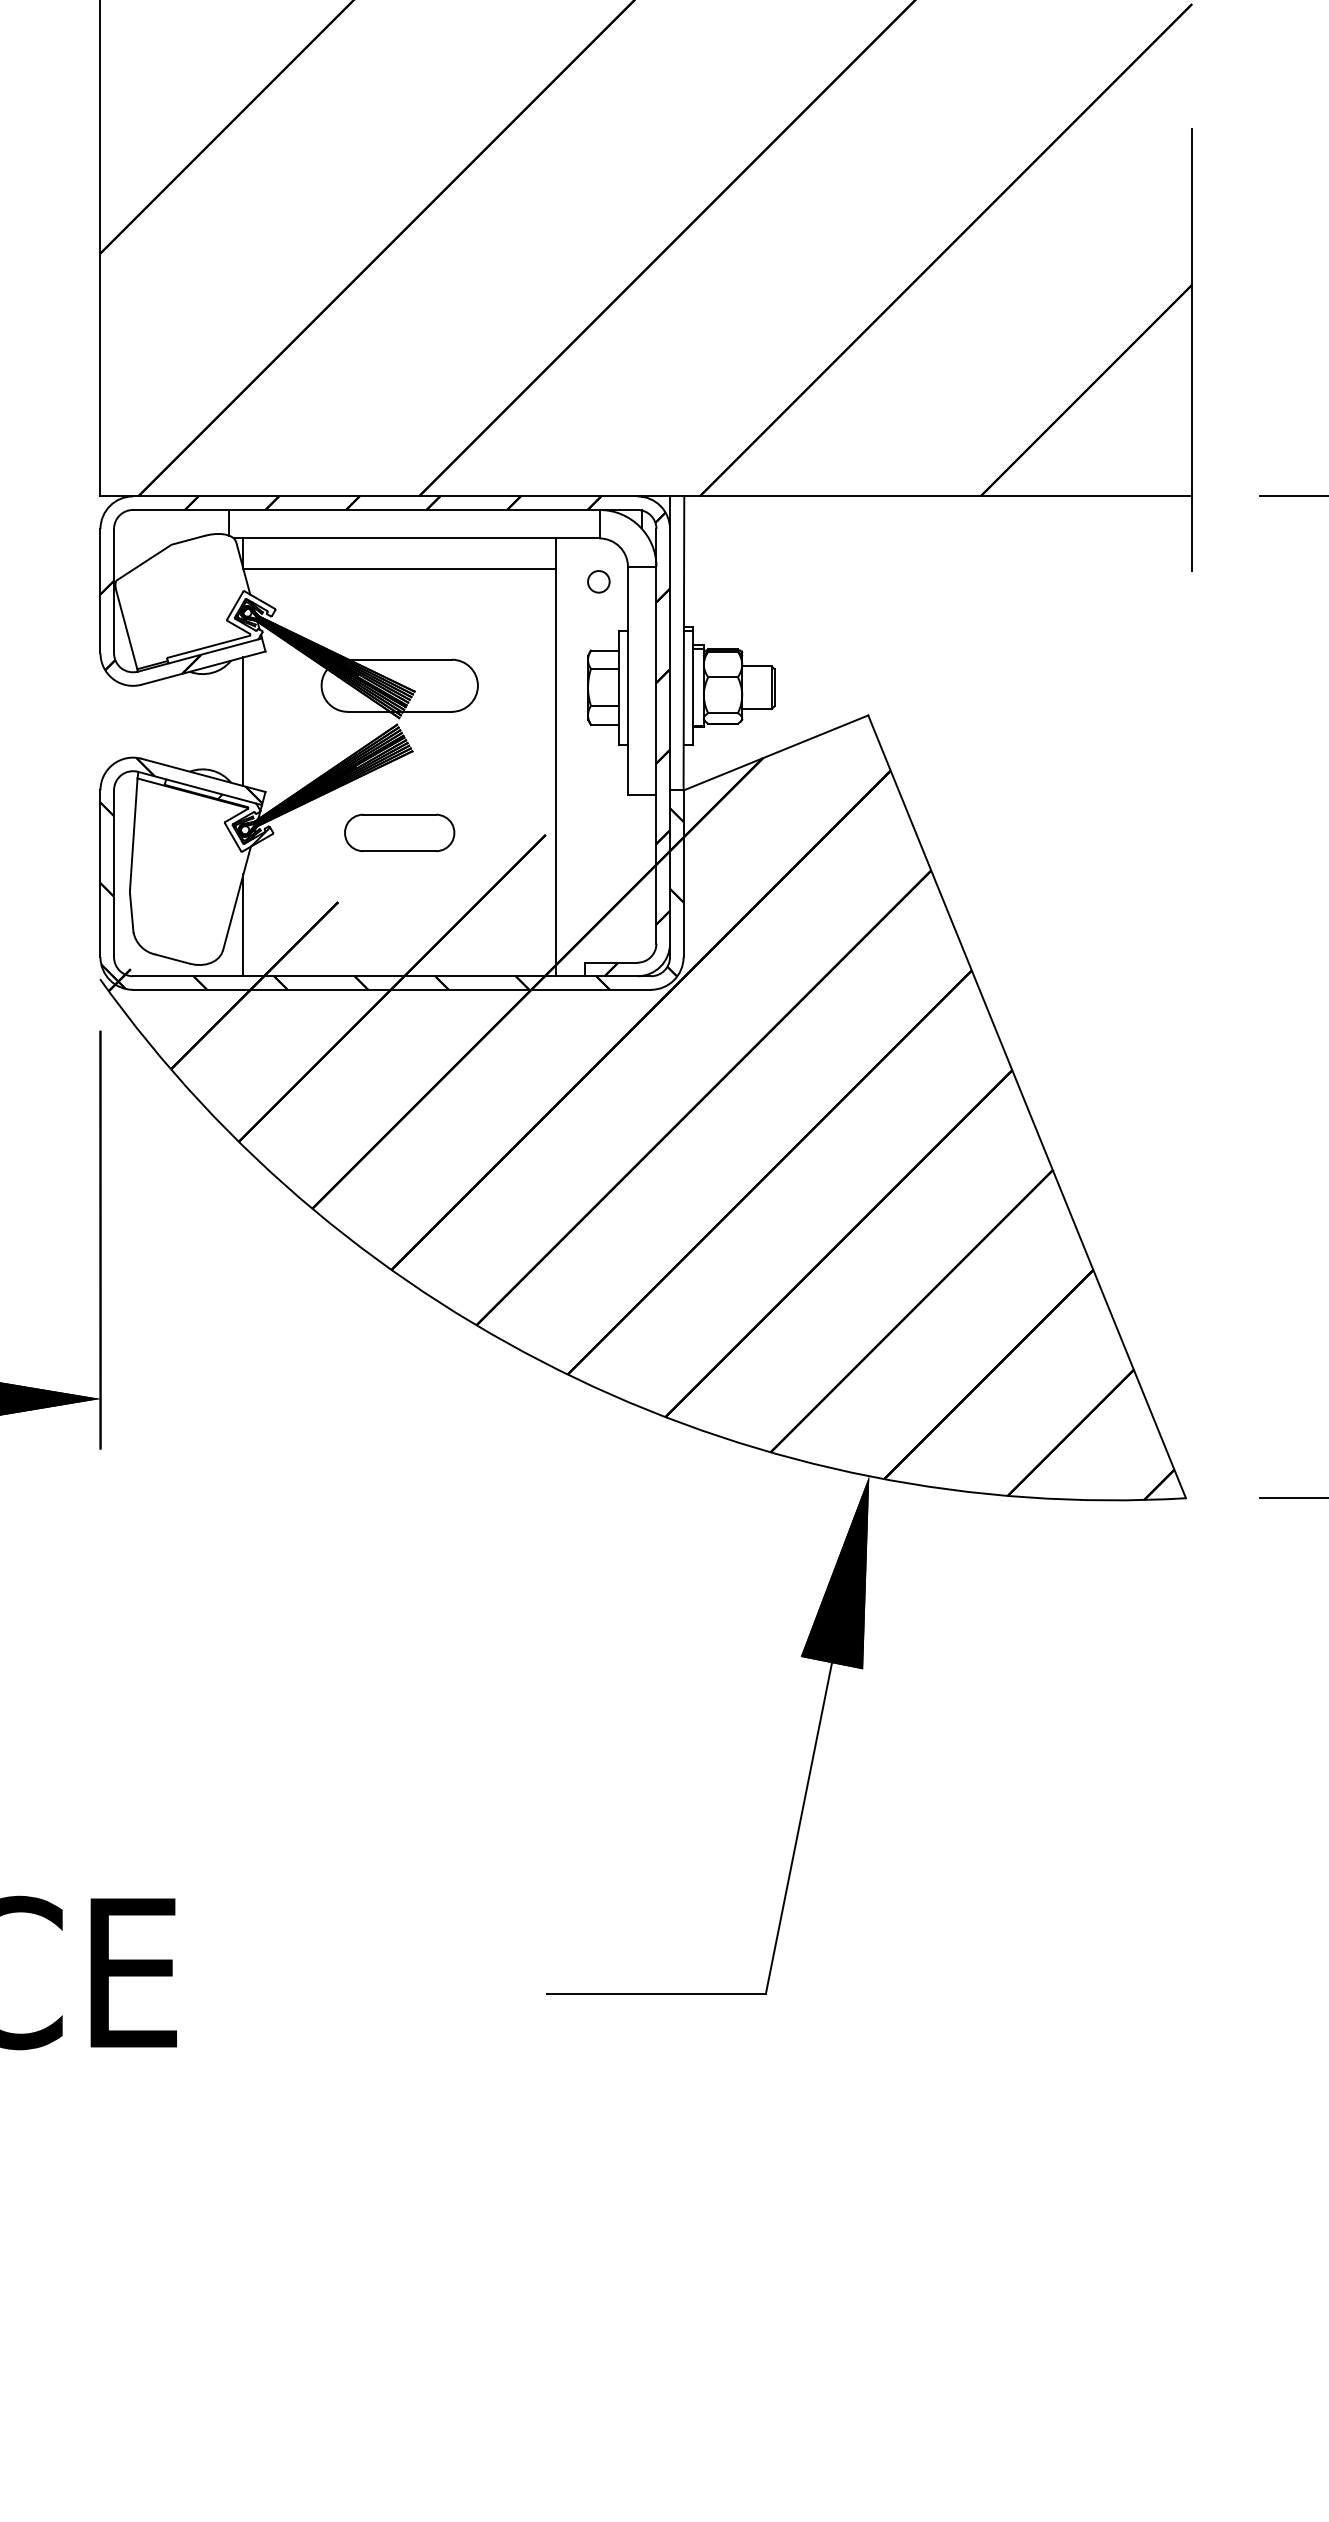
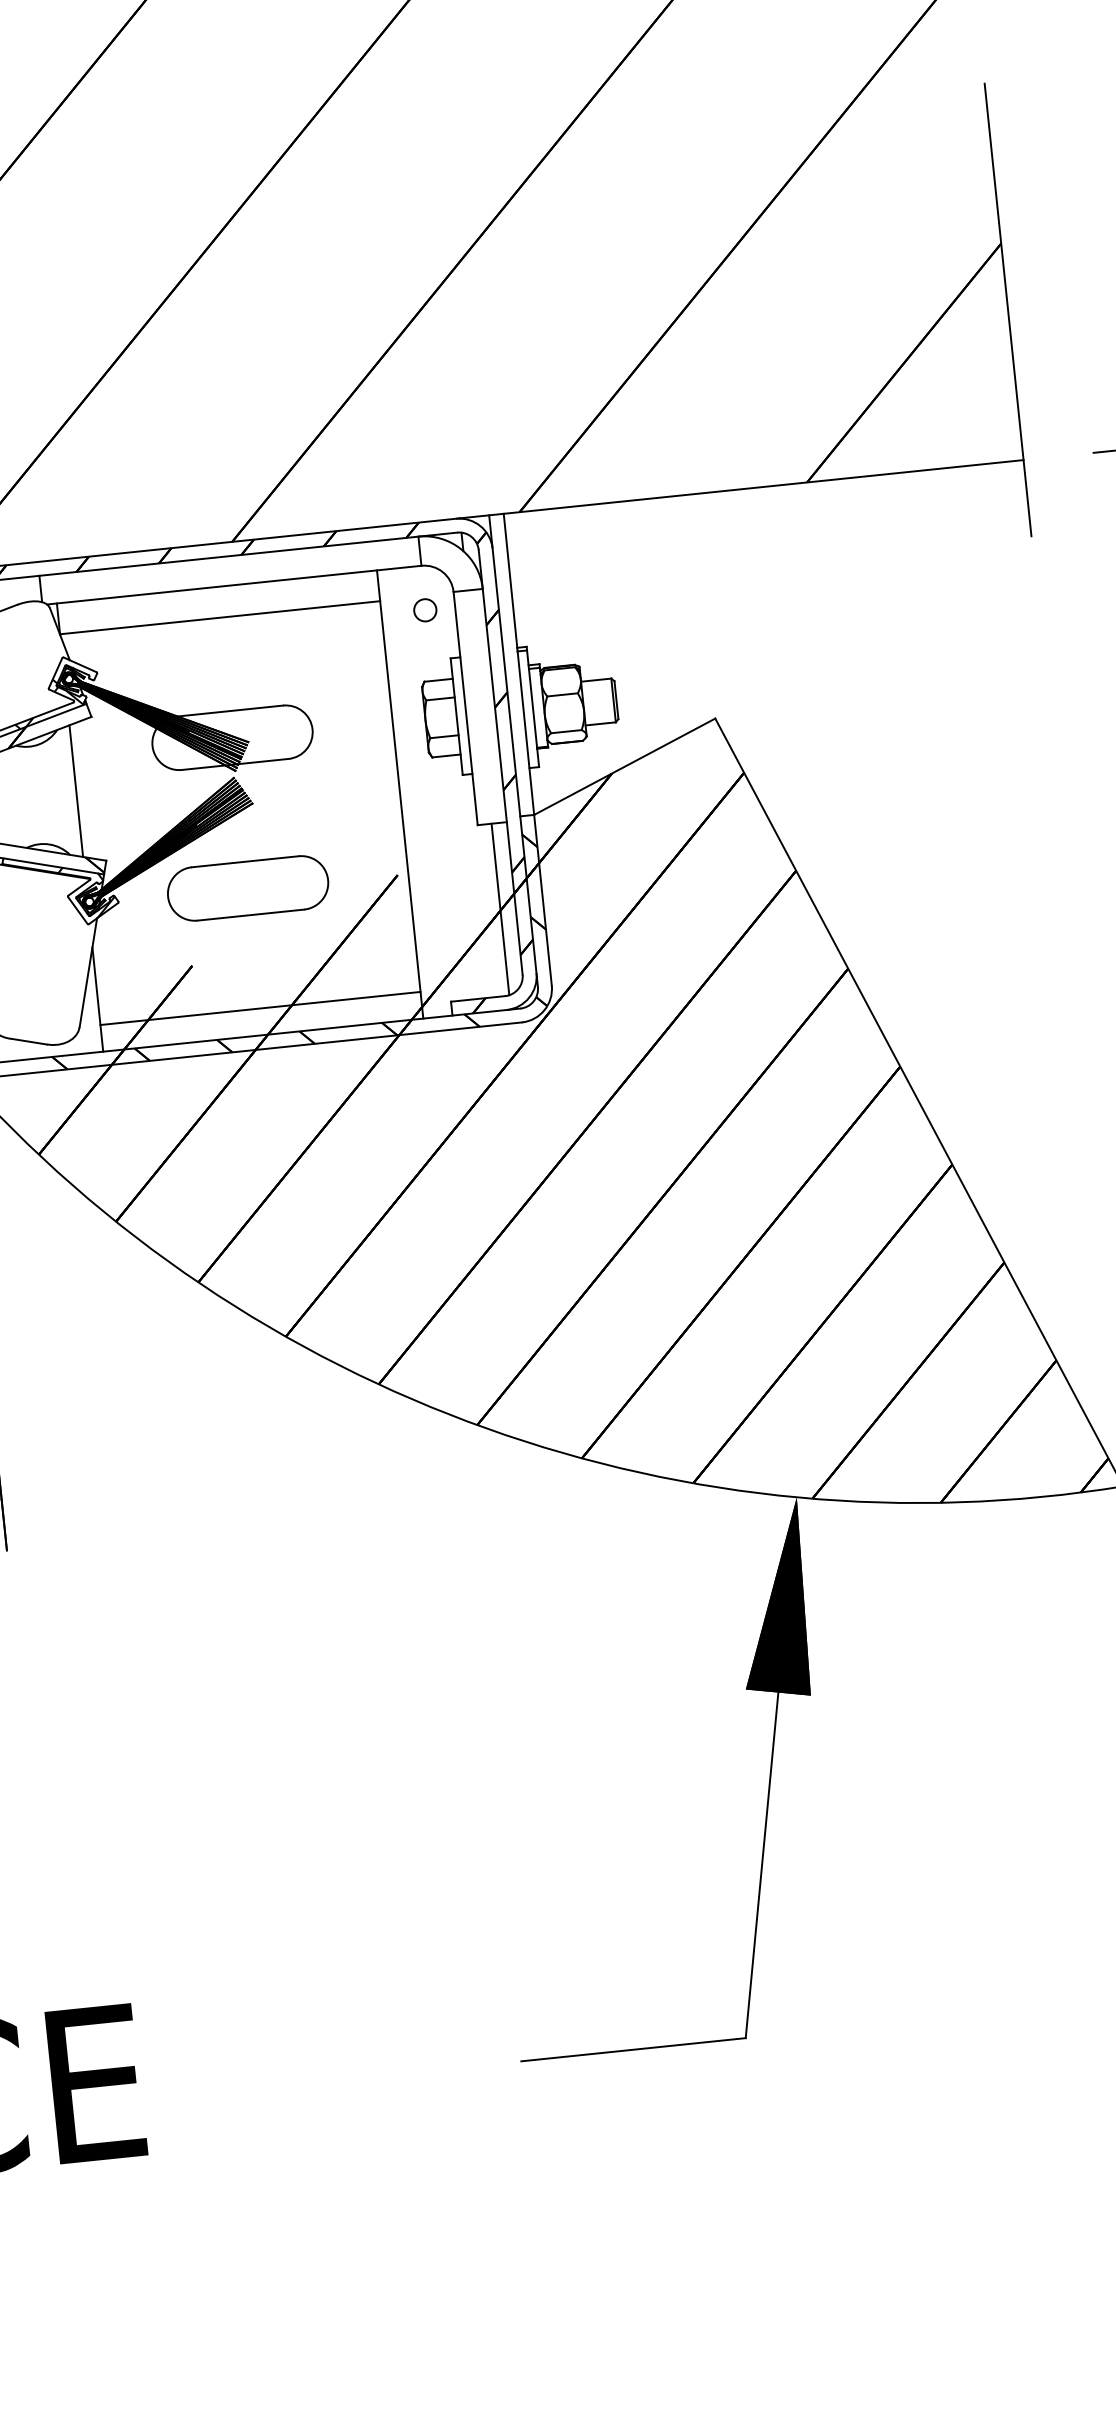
hatch: (224, 633) -> (47, 702), added
part: (399, 832) -> (247, 888), size x1.43
line: (641, 878) -> (500, 909), added
line: (399, 950) -> (260, 1008), added

